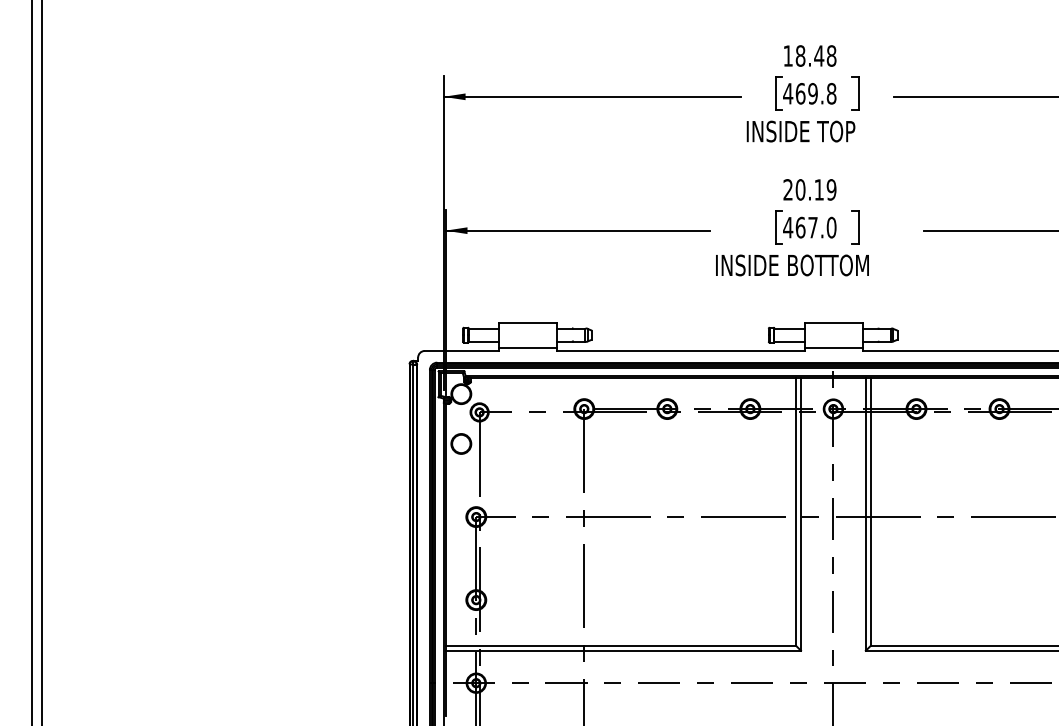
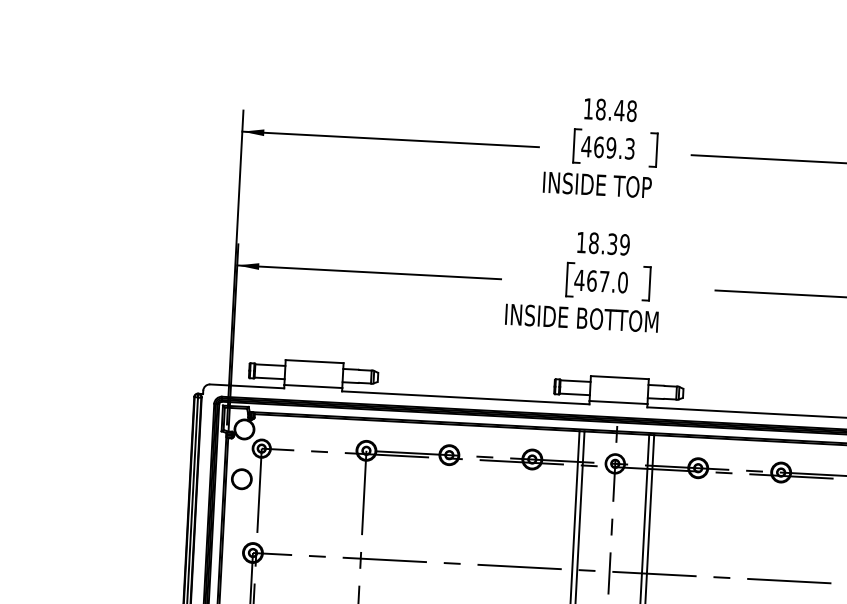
text: (831, 93) -> (629, 148), 469.8 -> 469.3
text: (803, 189) -> (596, 243), 20.19 -> 18.39

